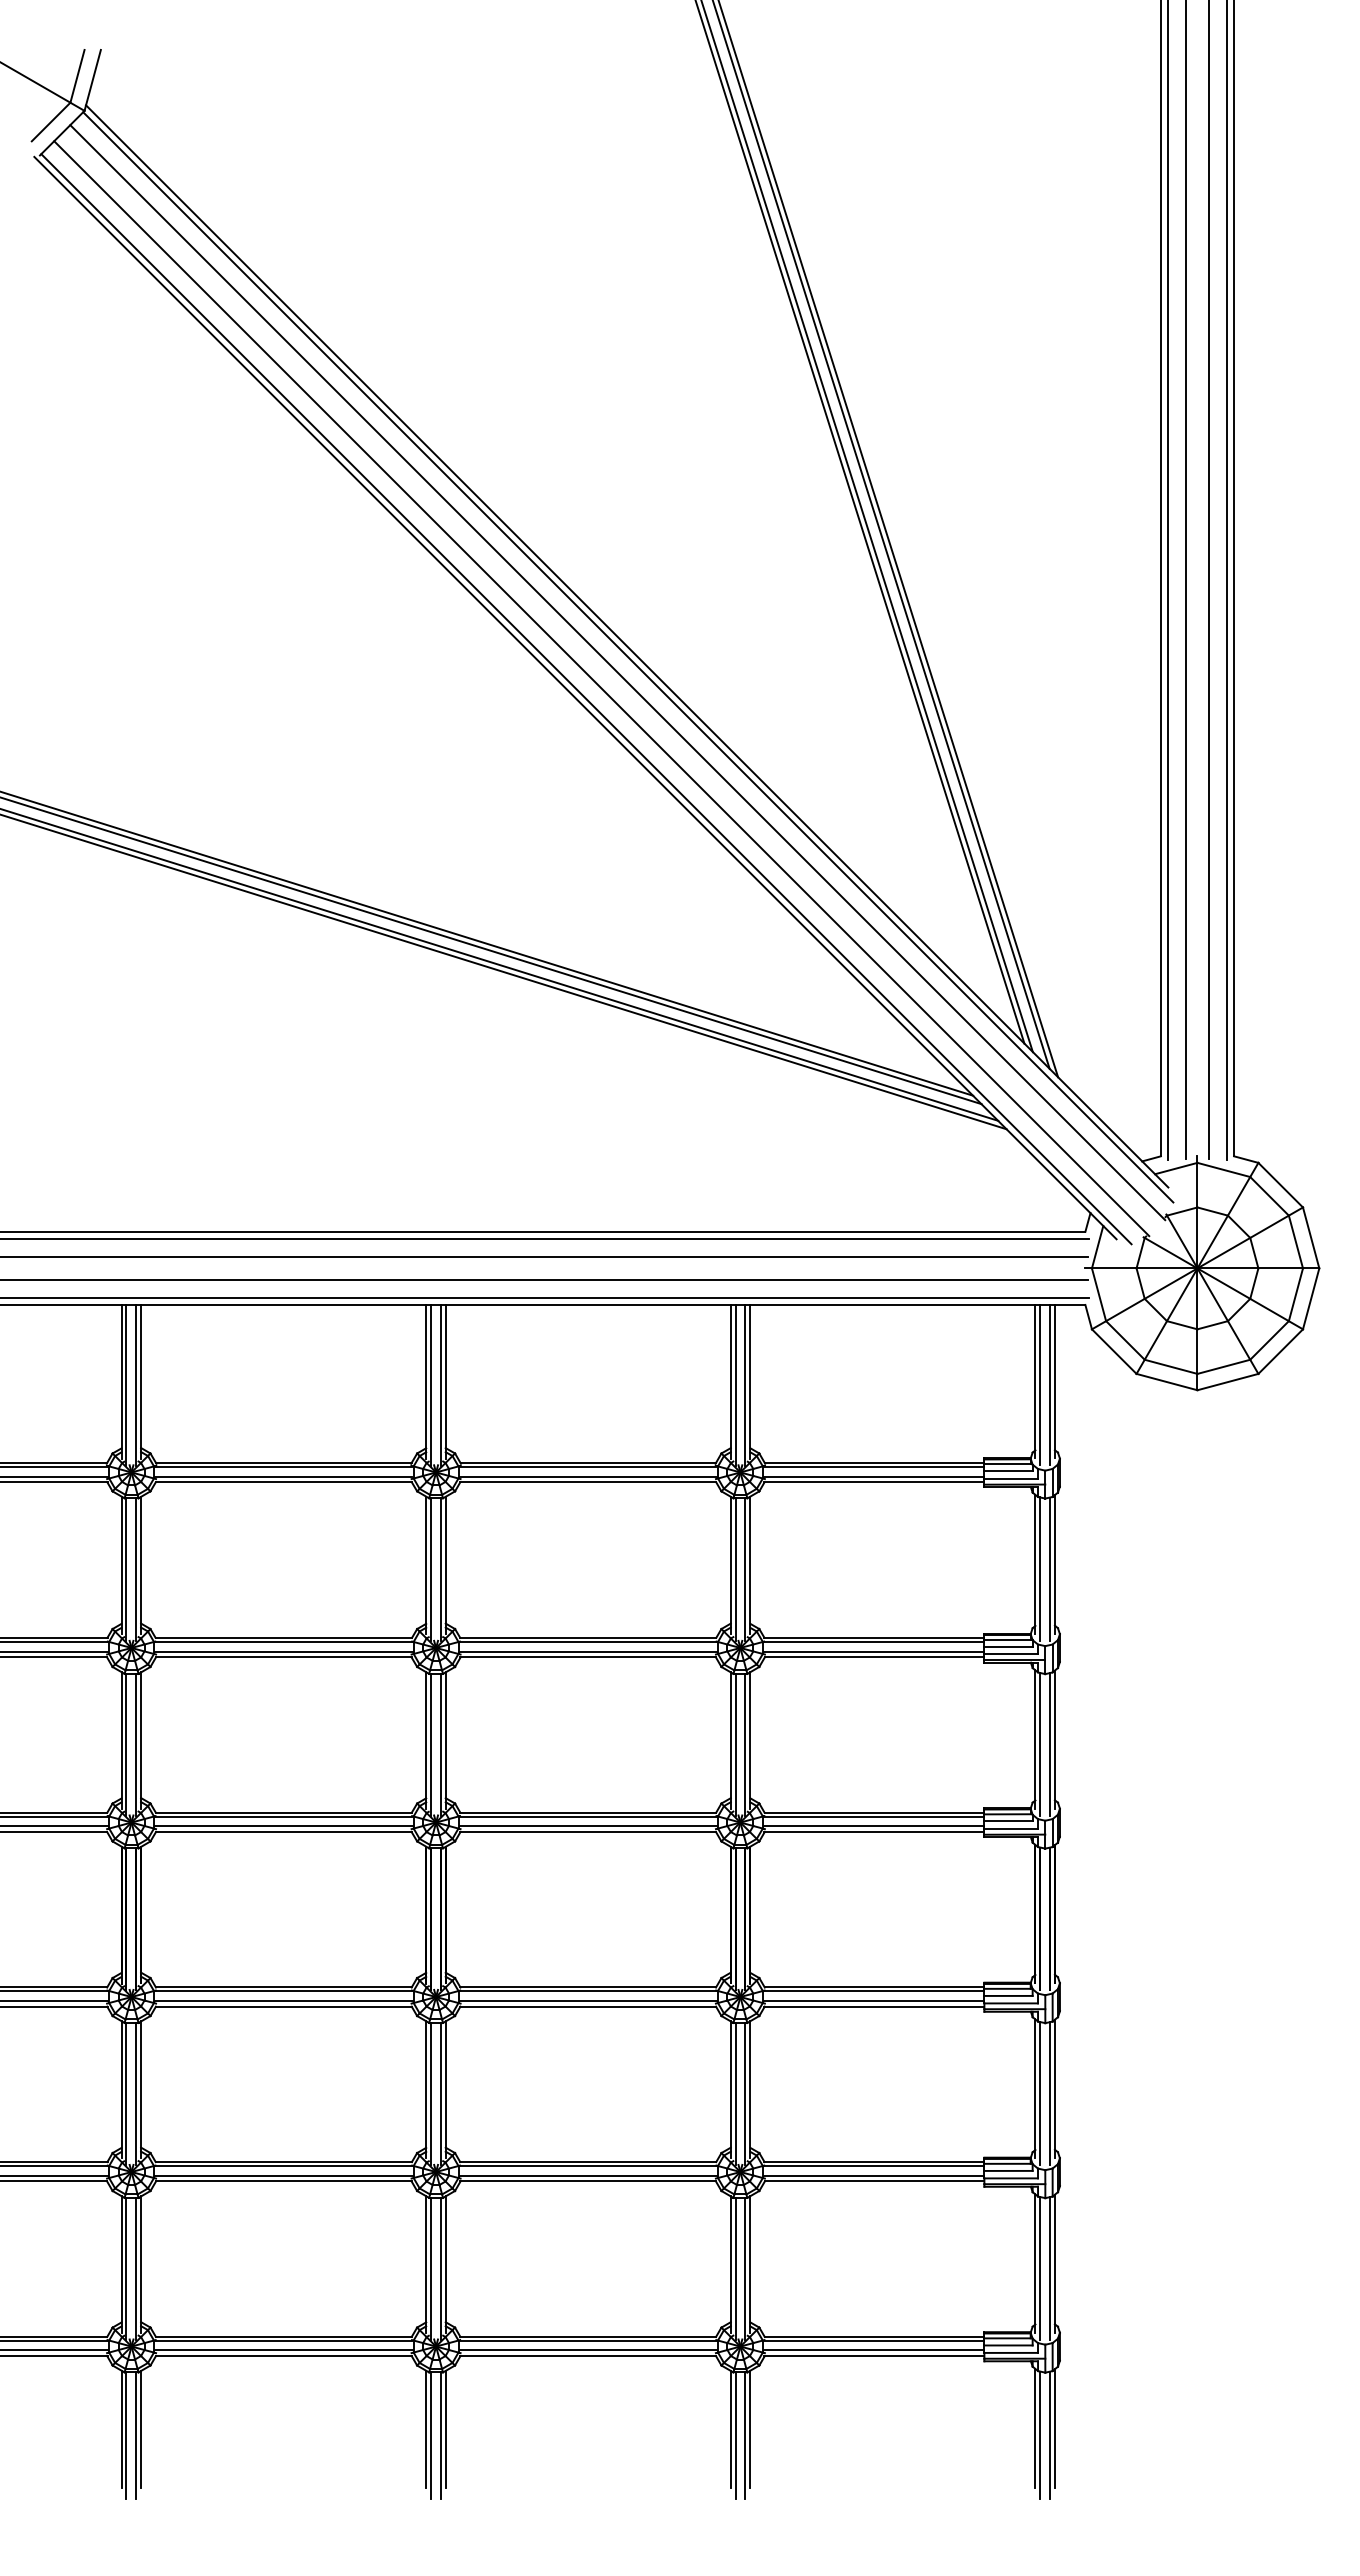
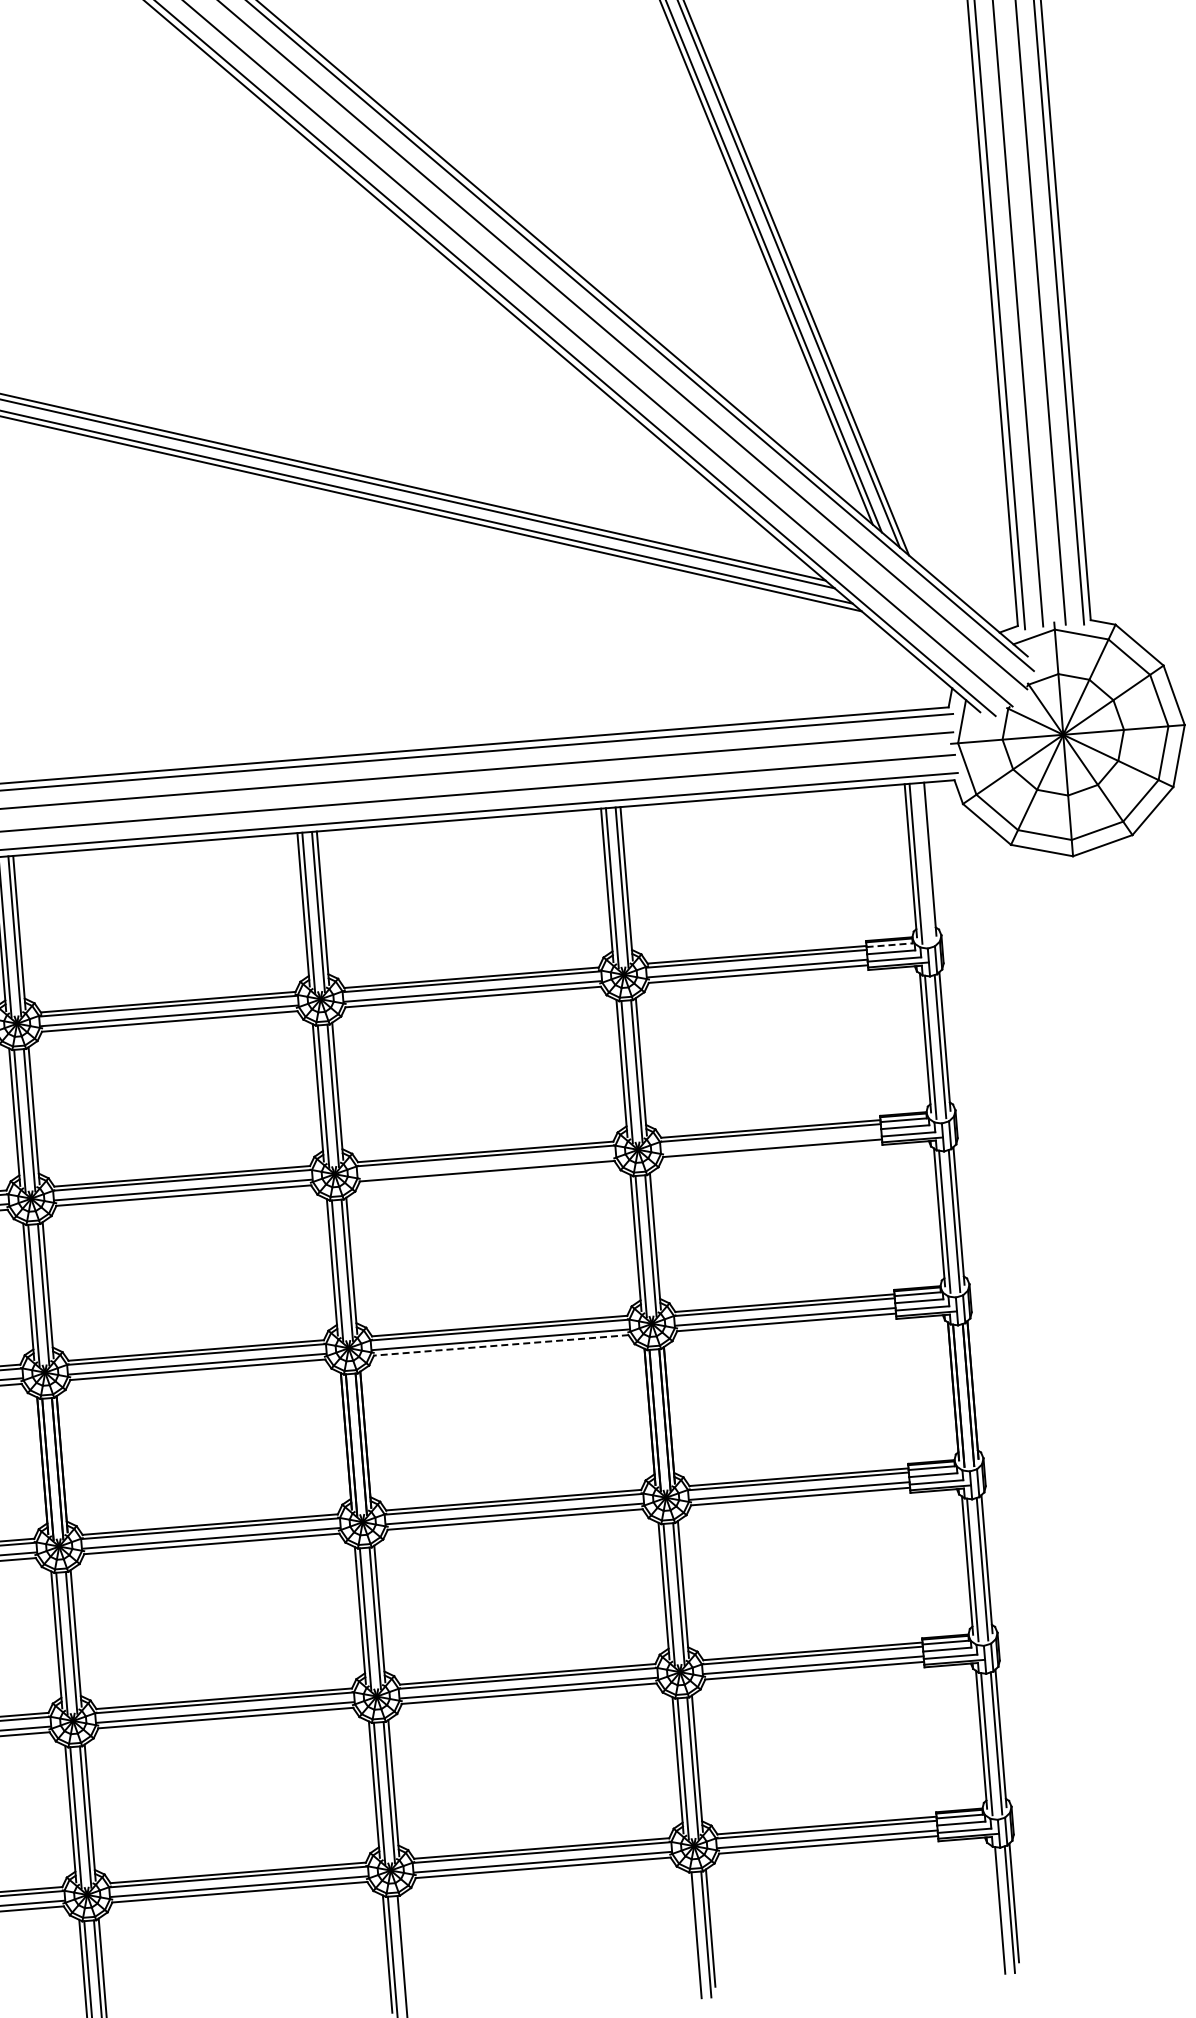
line: (1050, 1384) -> (926, 862), removed
line: (1008, 1464) -> (890, 945), solid -> dashed
line: (587, 1651) -> (485, 1165), removed
line: (873, 1651) -> (771, 1142), removed
line: (587, 1831) -> (500, 1345), solid -> dashed
line: (1035, 2428) -> (994, 1904), removed
line: (445, 2429) -> (406, 1952), removed
line: (730, 2429) -> (690, 1929), removed

